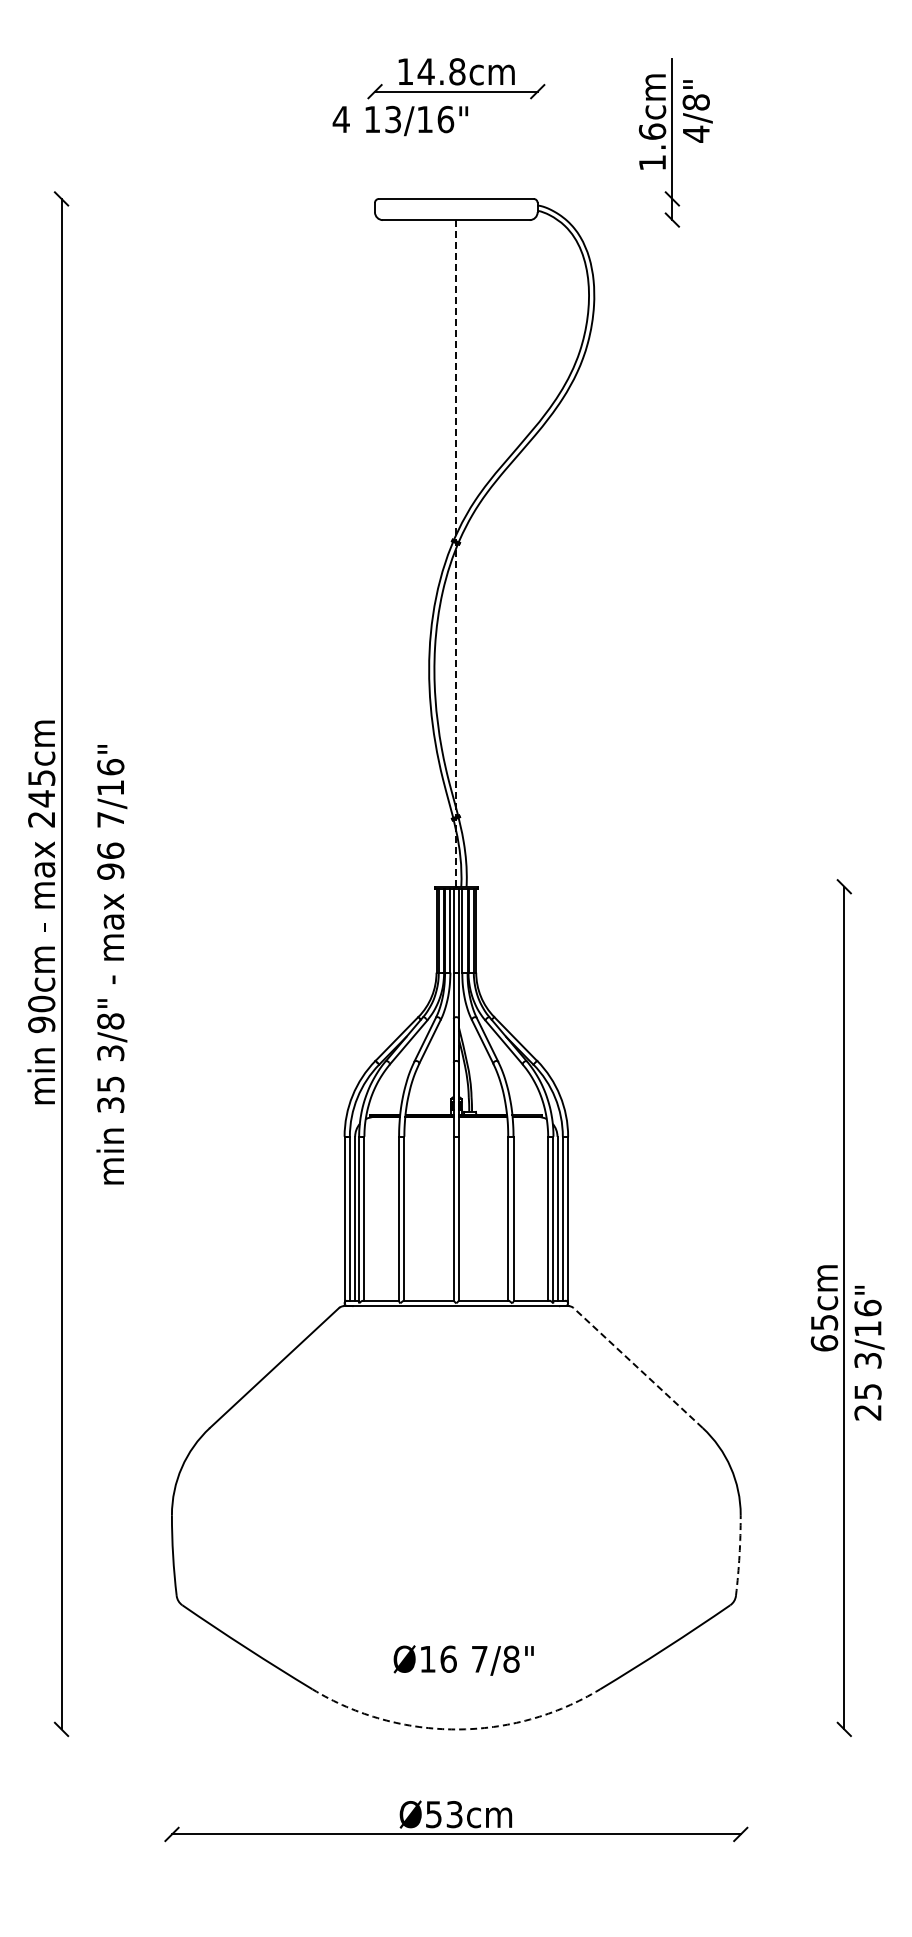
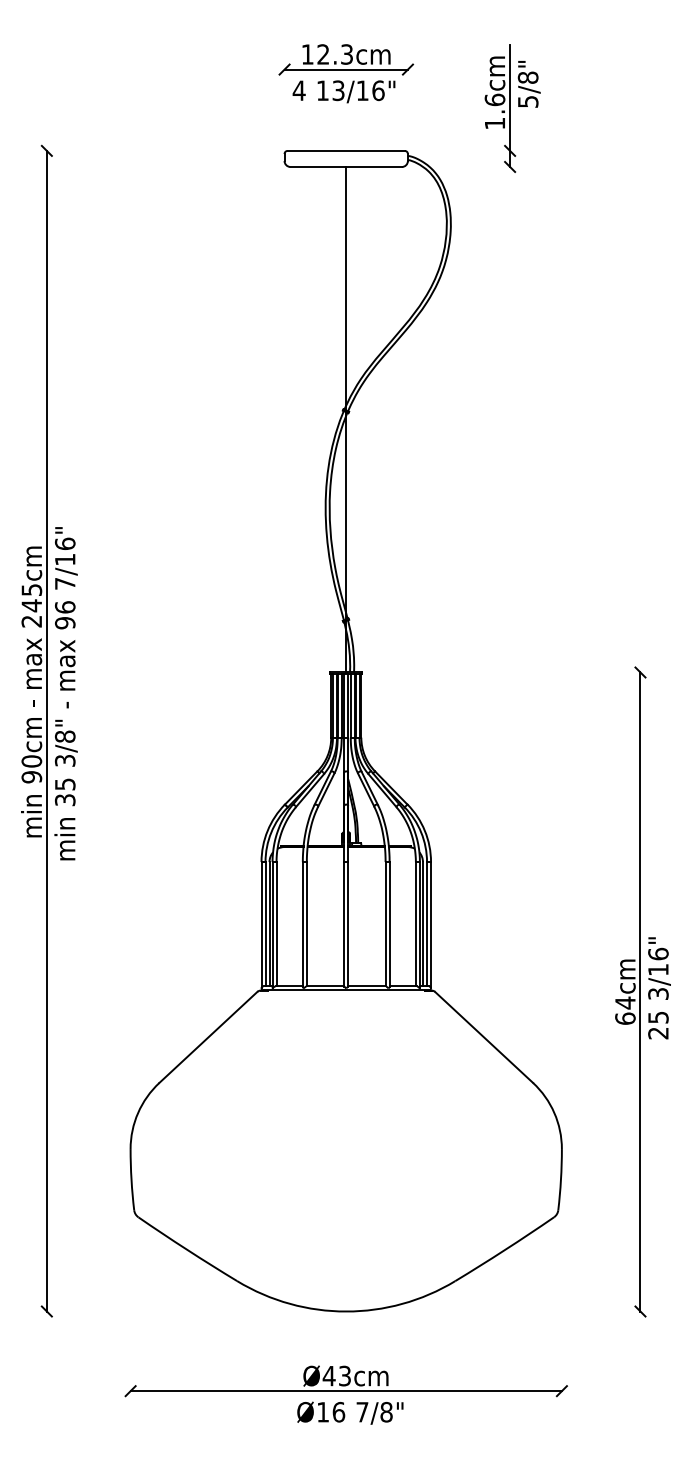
text: (441, 71) -> (335, 54), 14.8cm -> 12.3cm
text: (400, 120) -> (344, 91), moved
text: (696, 133) -> (528, 101), 4/8" -> 5/8"
line: (456, 552) -> (346, 419), dashed -> solid
text: (111, 964) -> (65, 693), moved
text: (824, 1322) -> (625, 1002), 65cm -> 64cm
text: (869, 1353) -> (659, 988), moved
line: (637, 1367) -> (483, 1037), dashed -> solid
arc: (739, 1555) -> (560, 1179), dashed -> solid
text: (463, 1660) -> (350, 1413), moved
arc: (456, 1729) -> (346, 1311), dashed -> solid
text: (433, 1814) -> (328, 1376), Ø53cm -> Ø43cm

